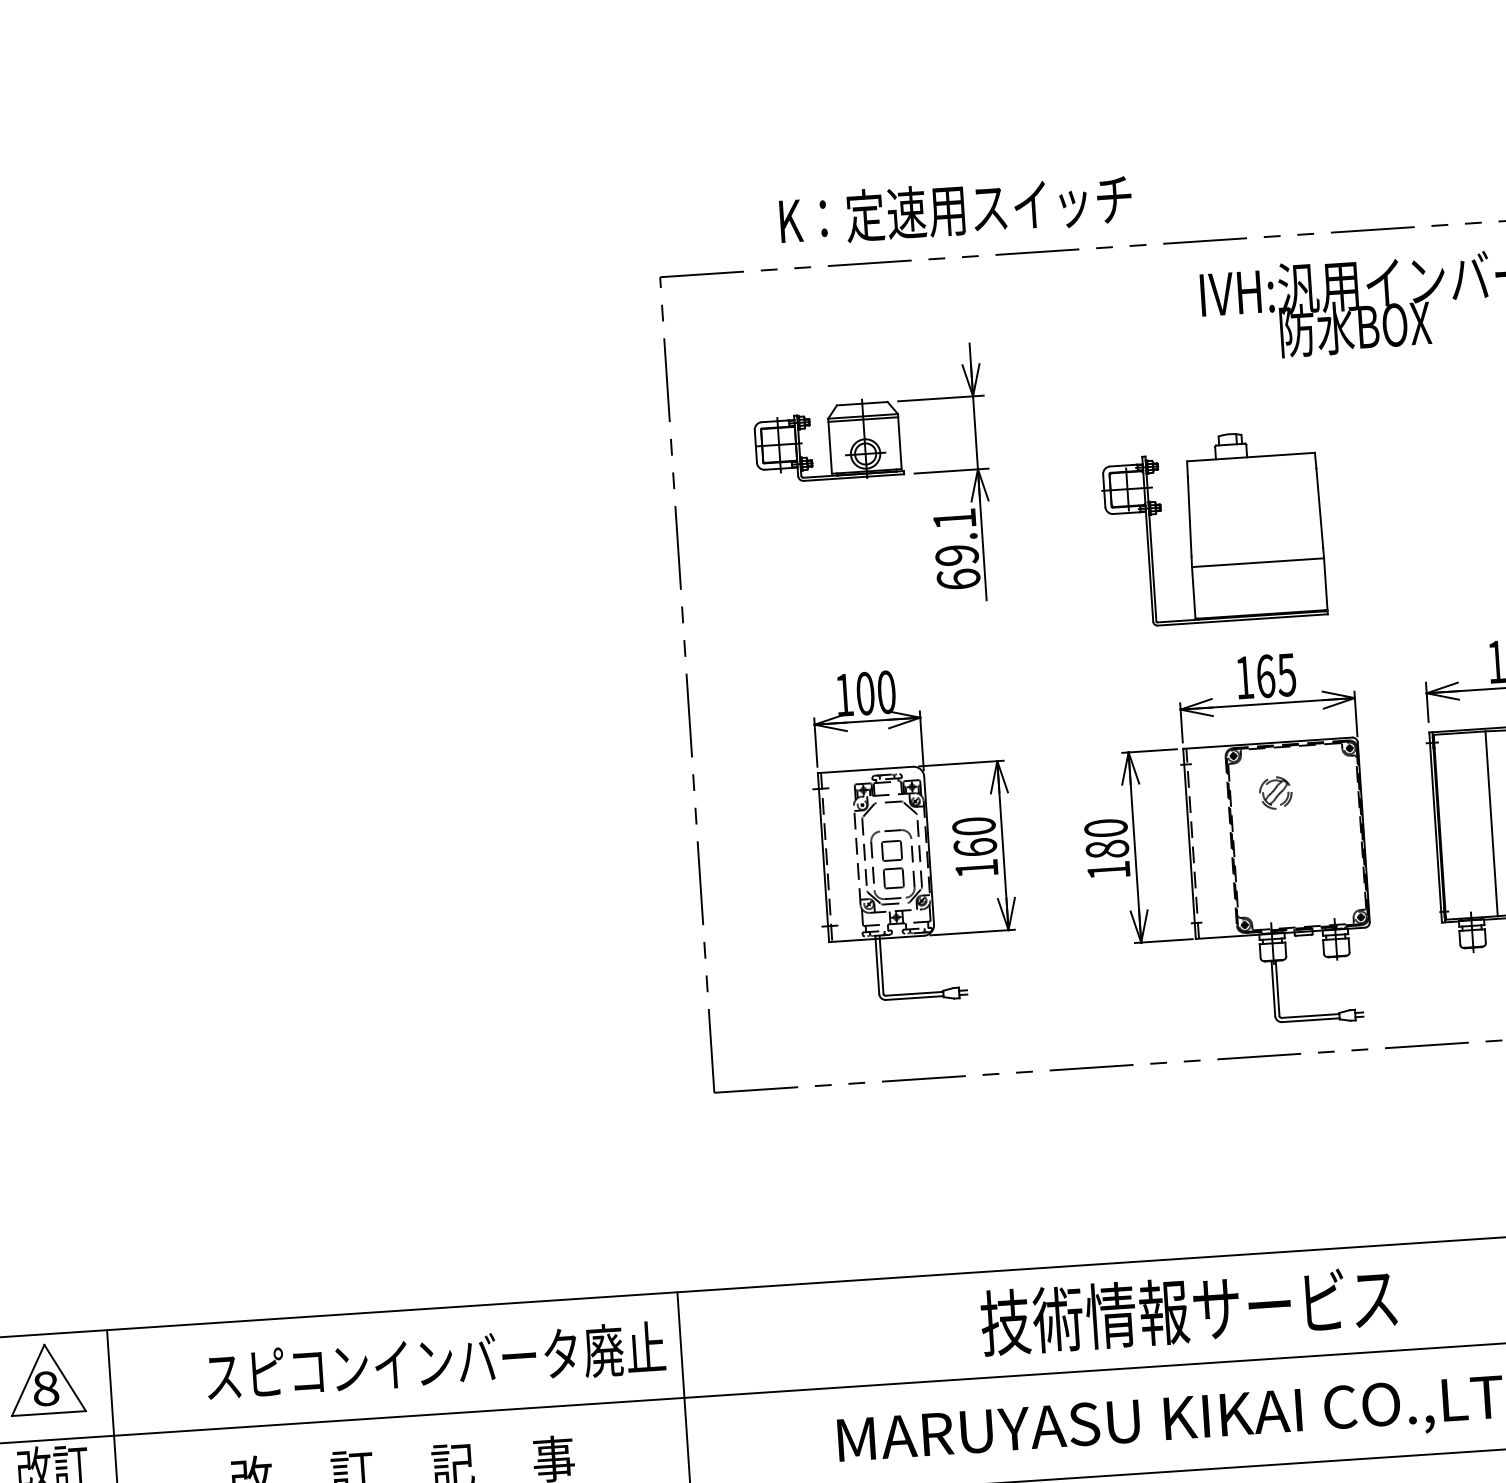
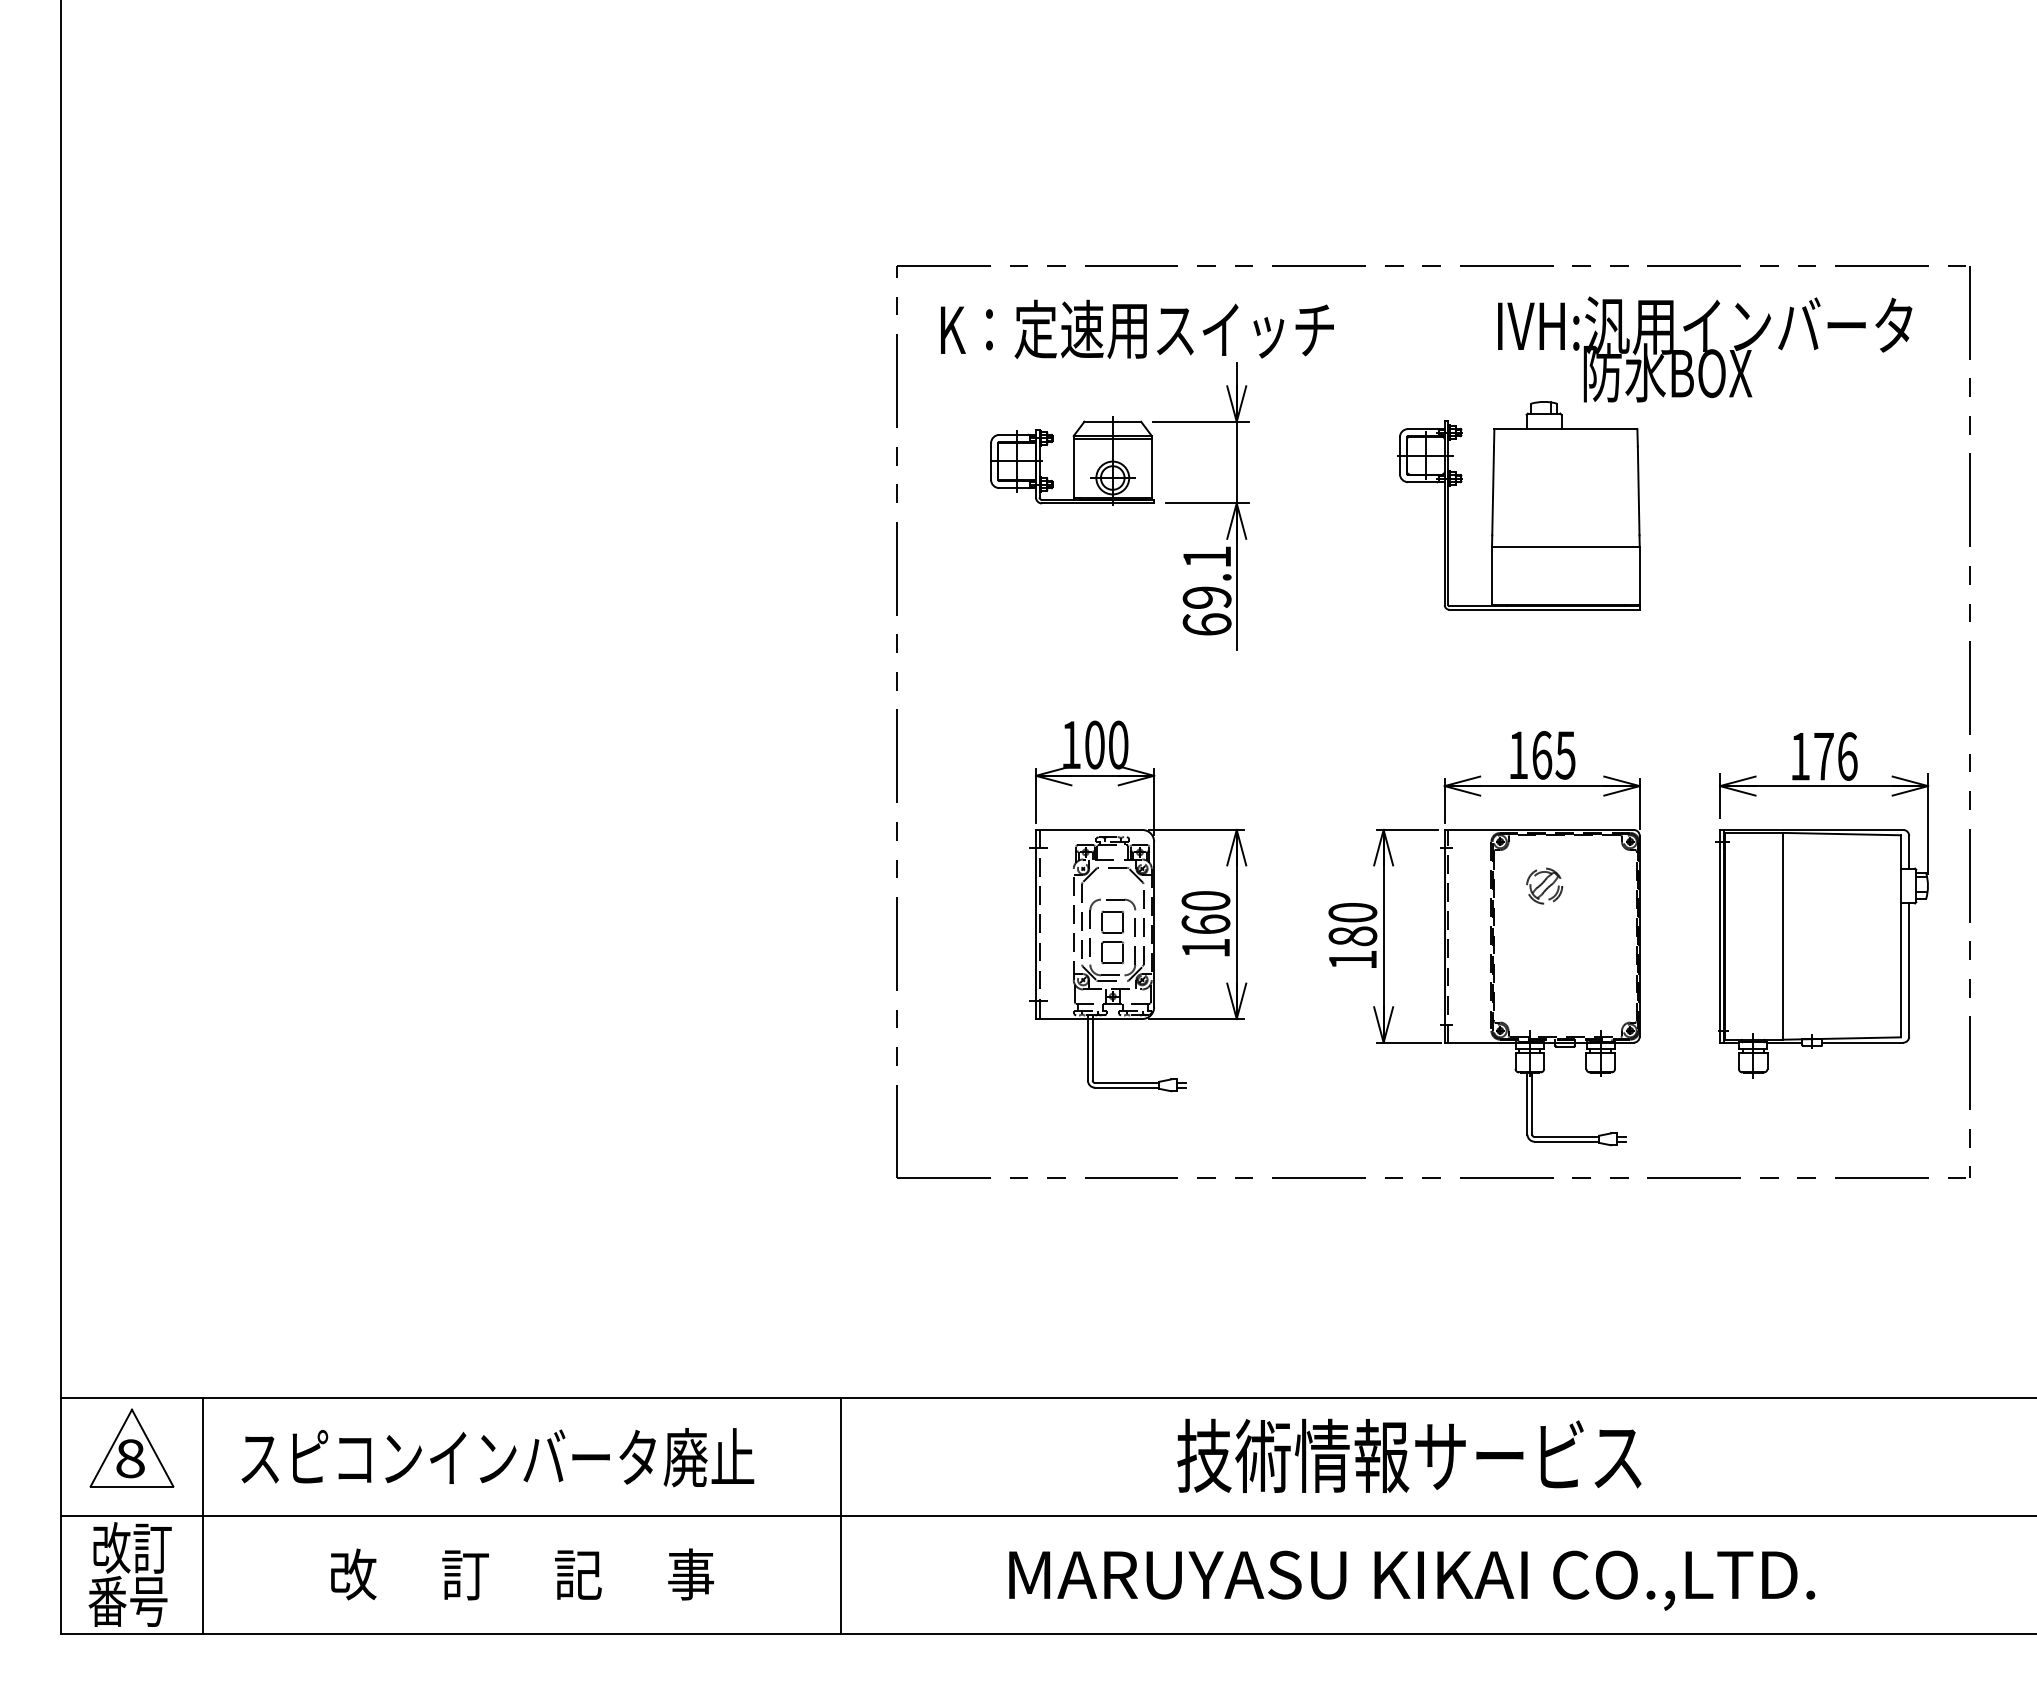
text: (955, 209) -> (1137, 329), moved
part: (1213, 528) -> (1518, 505), moved
text: (435, 1361) -> (497, 1457), moved

